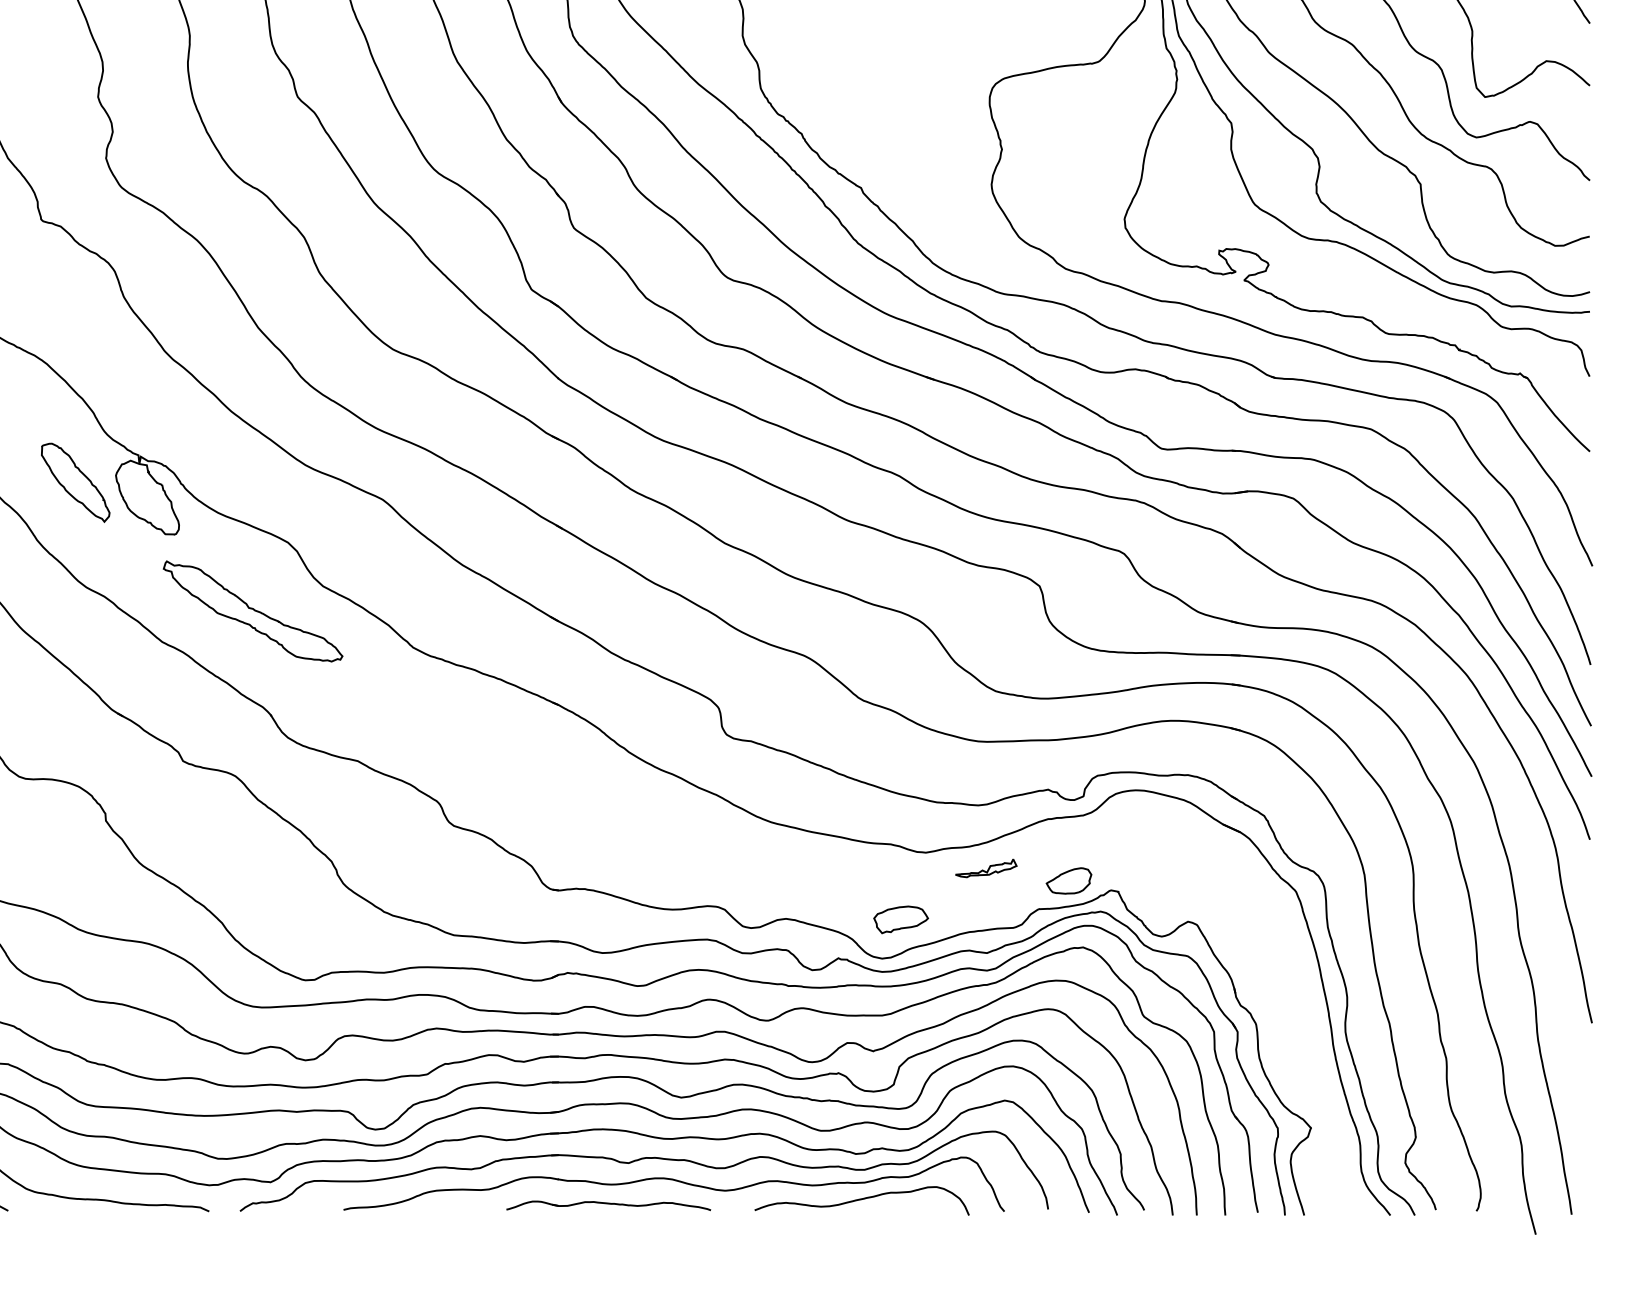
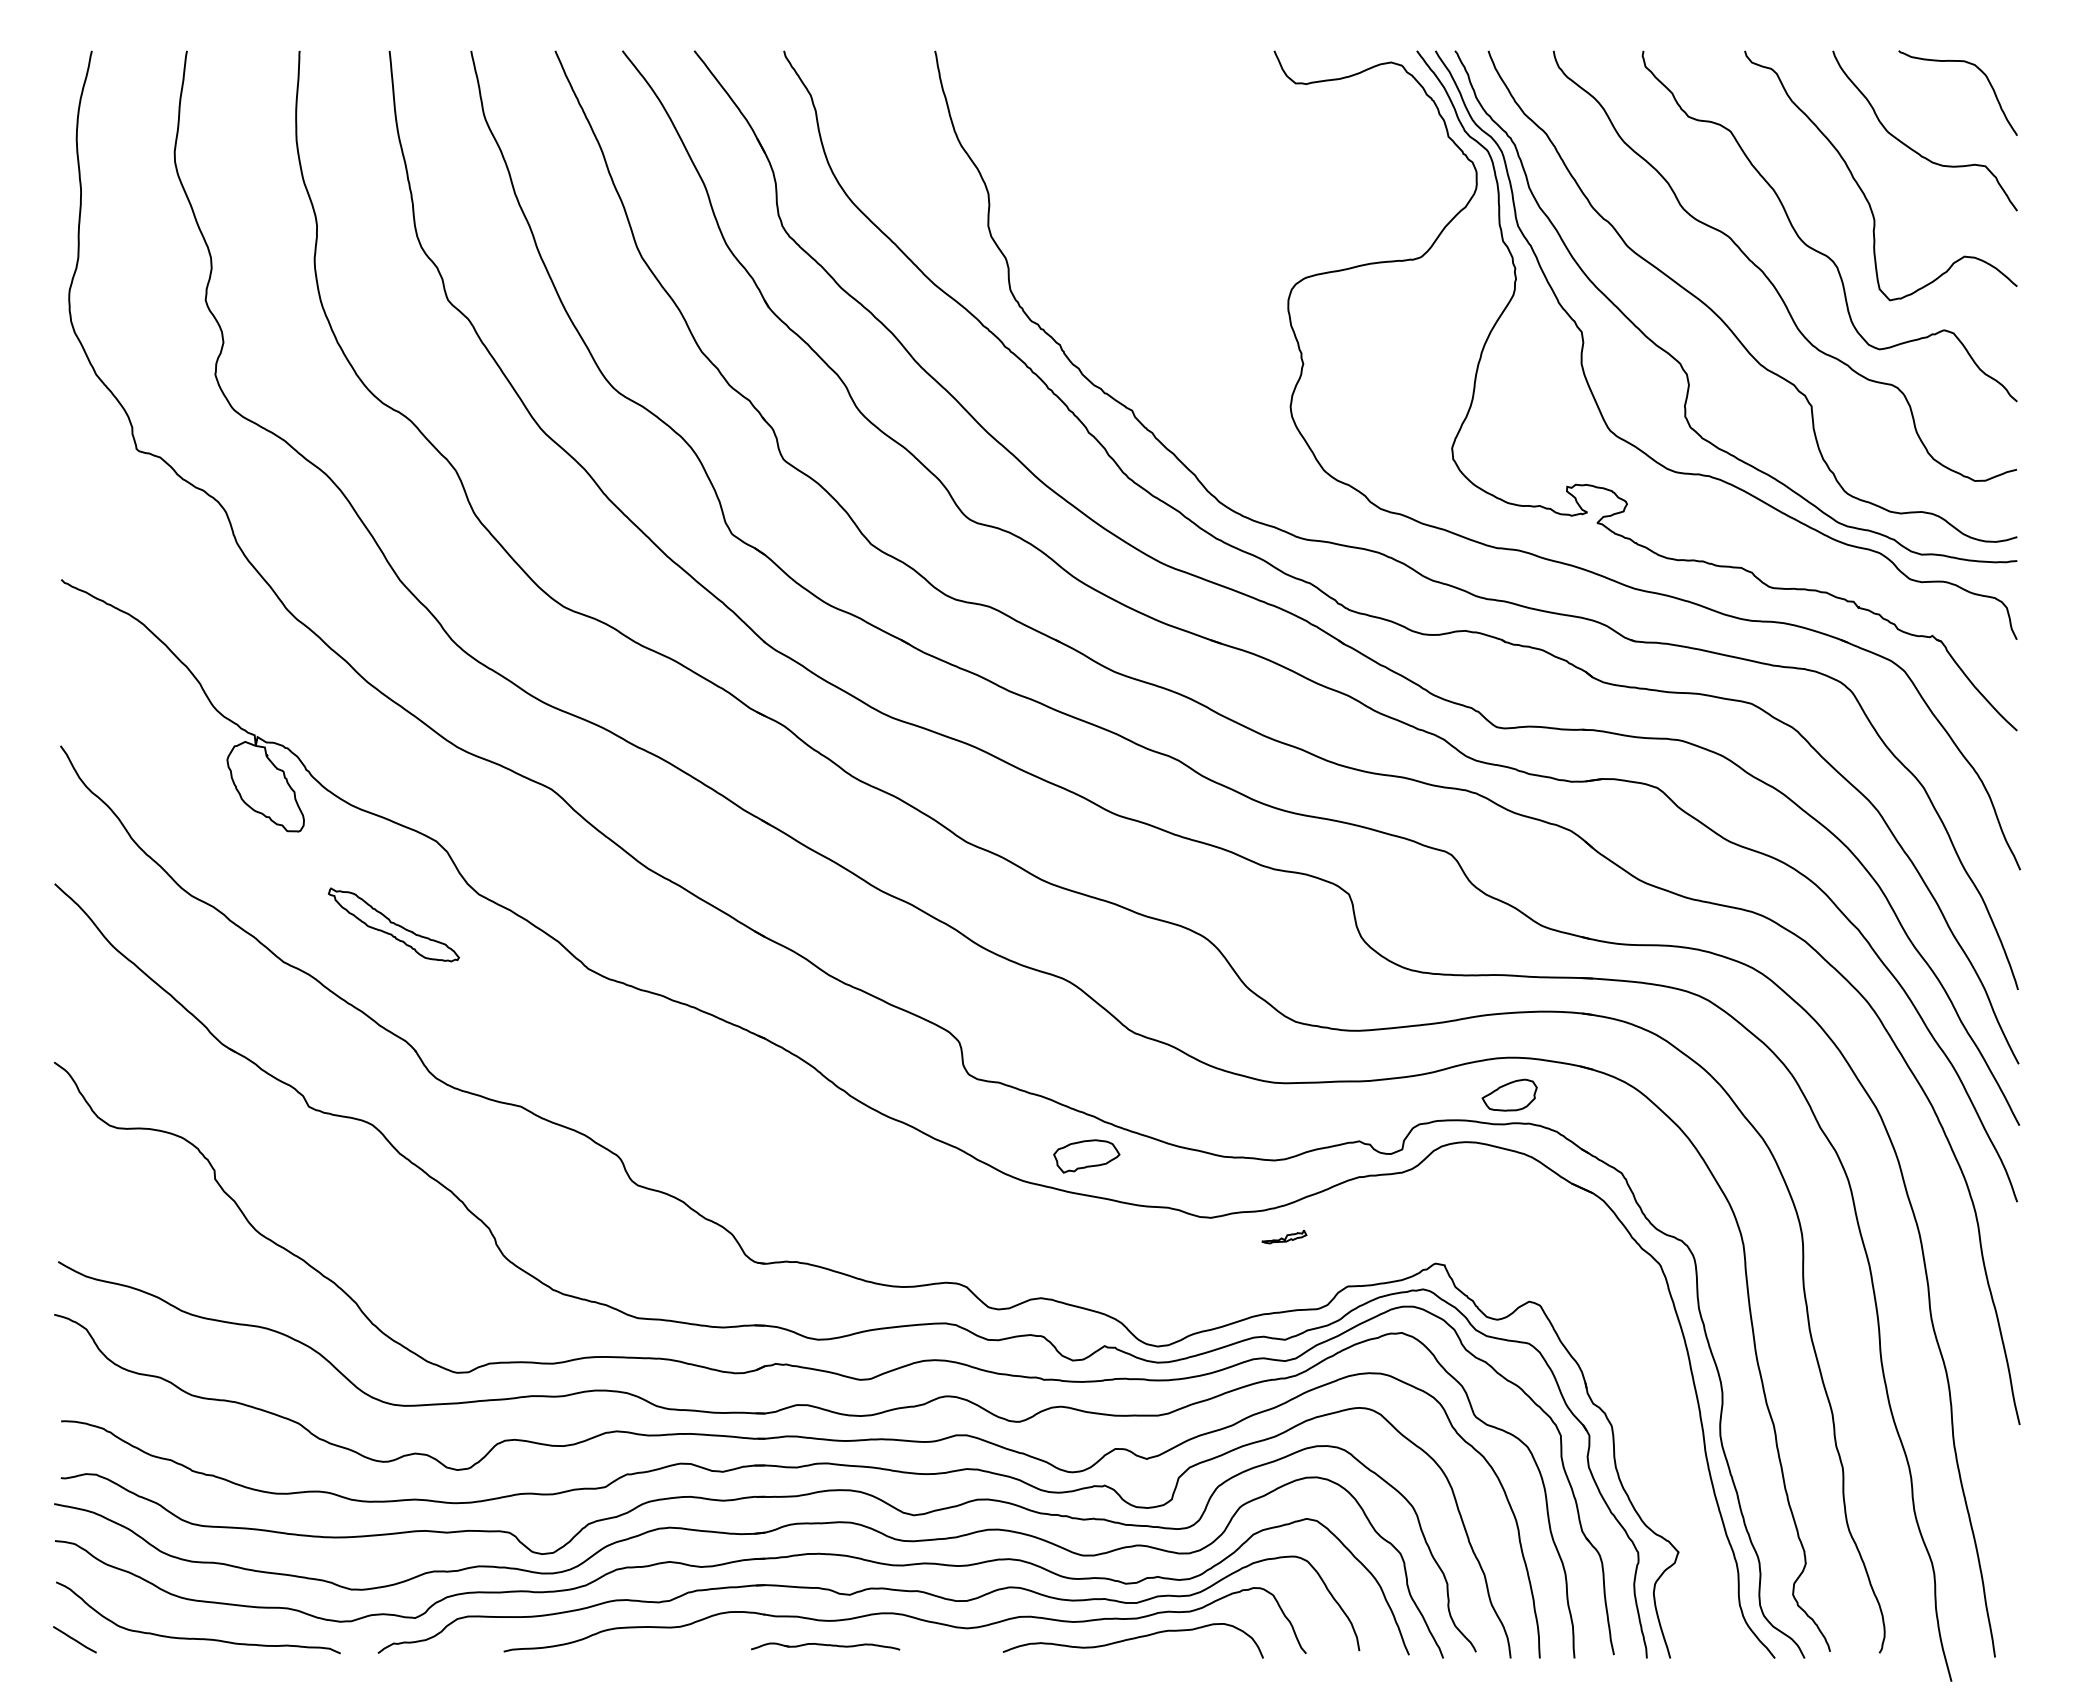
part: (75, 482) -> (178, 768), removed
part: (252, 611) -> (393, 924), size x0.6
part: (986, 868) -> (1284, 1236), size x0.6
part: (1068, 880) -> (1509, 1094), moved
part: (900, 919) -> (1086, 1156), moved
part: (608, 1205) -> (825, 1646), size x0.6

